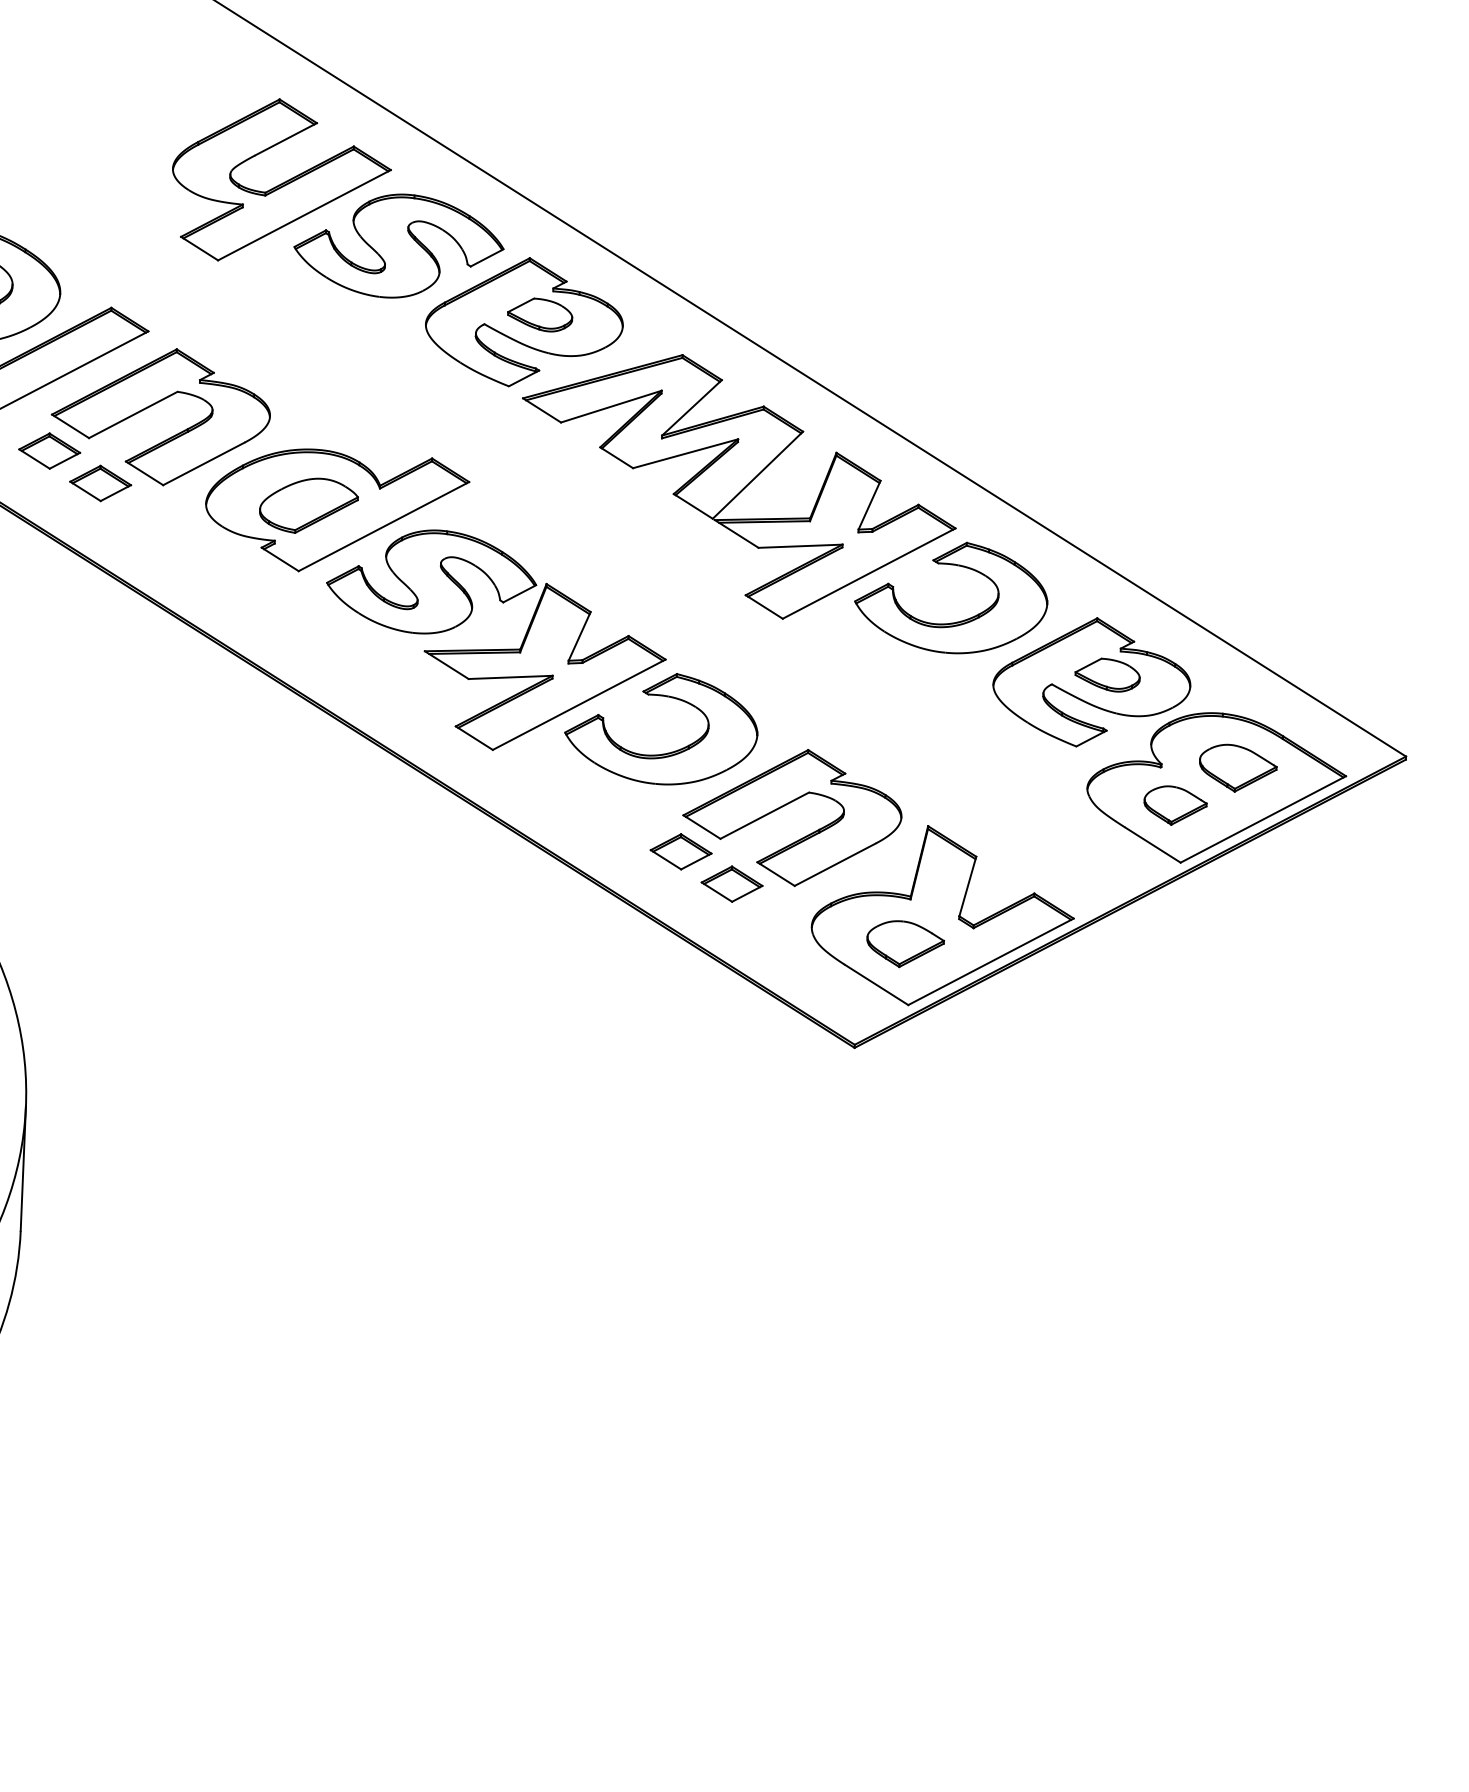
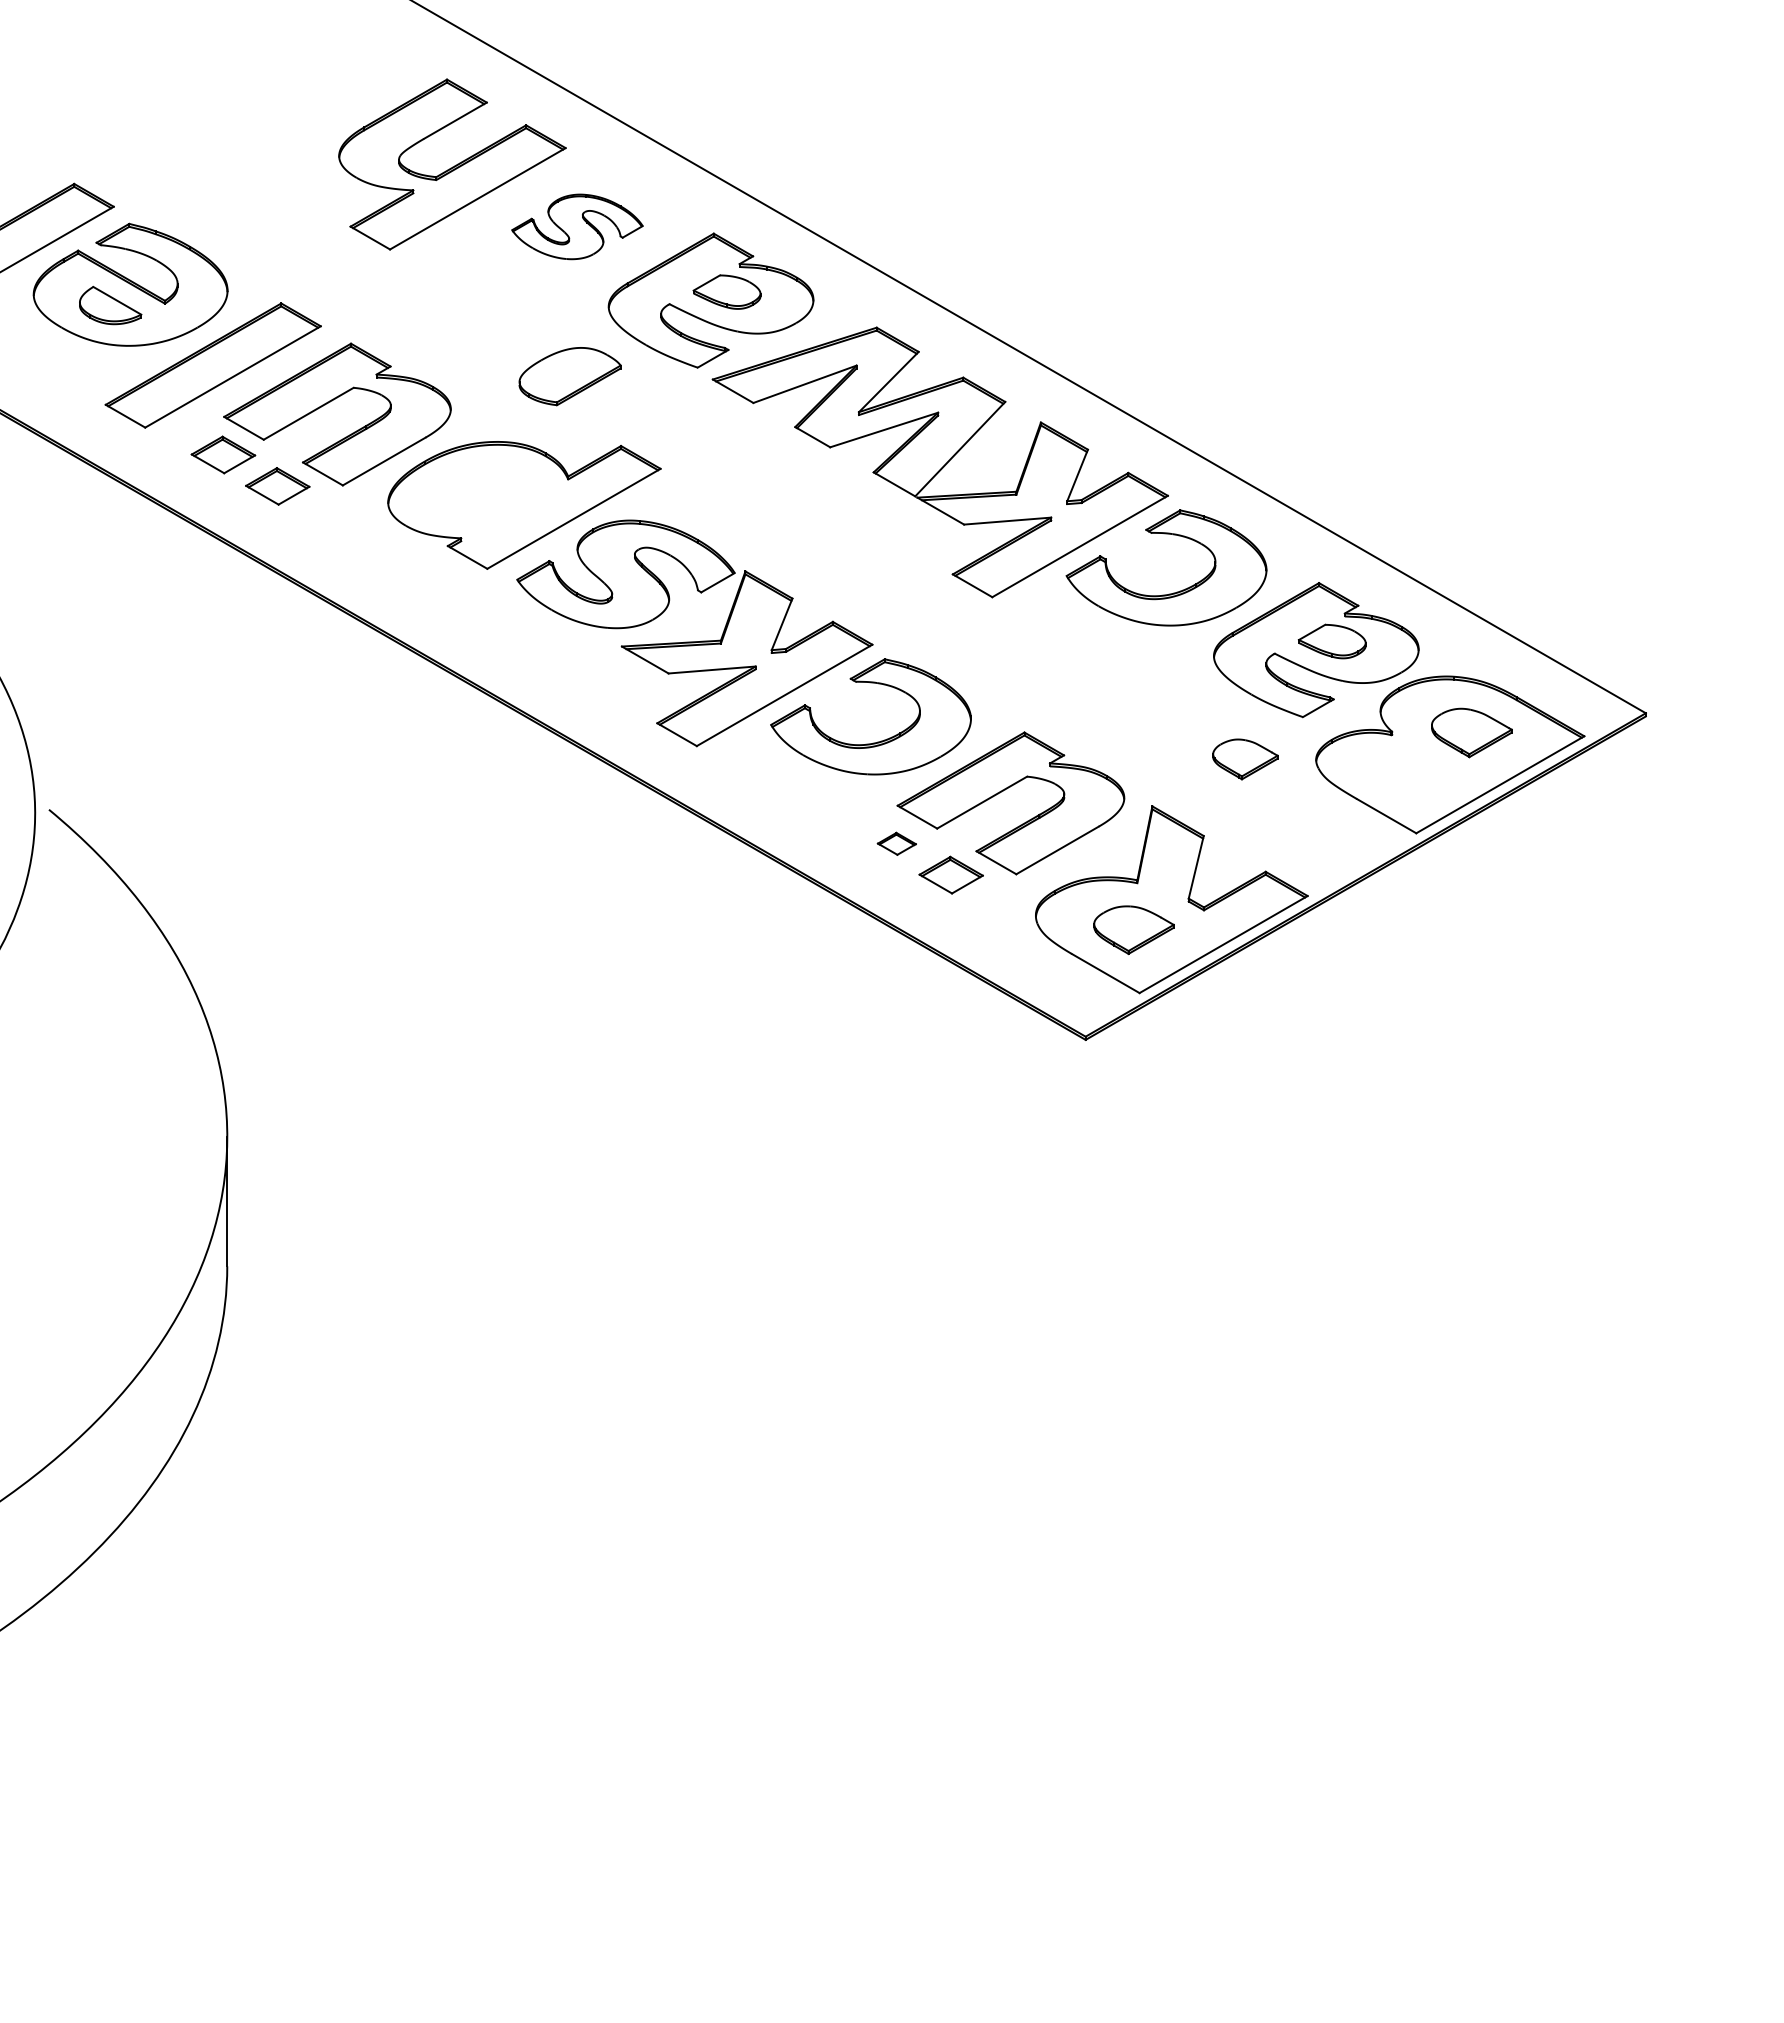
part: (399, 245) -> (577, 226), size x0.6
part: (308, 505) -> (569, 376), moved
part: (1175, 805) -> (1245, 759), moved
part: (680, 851) -> (896, 843), size x0.6

